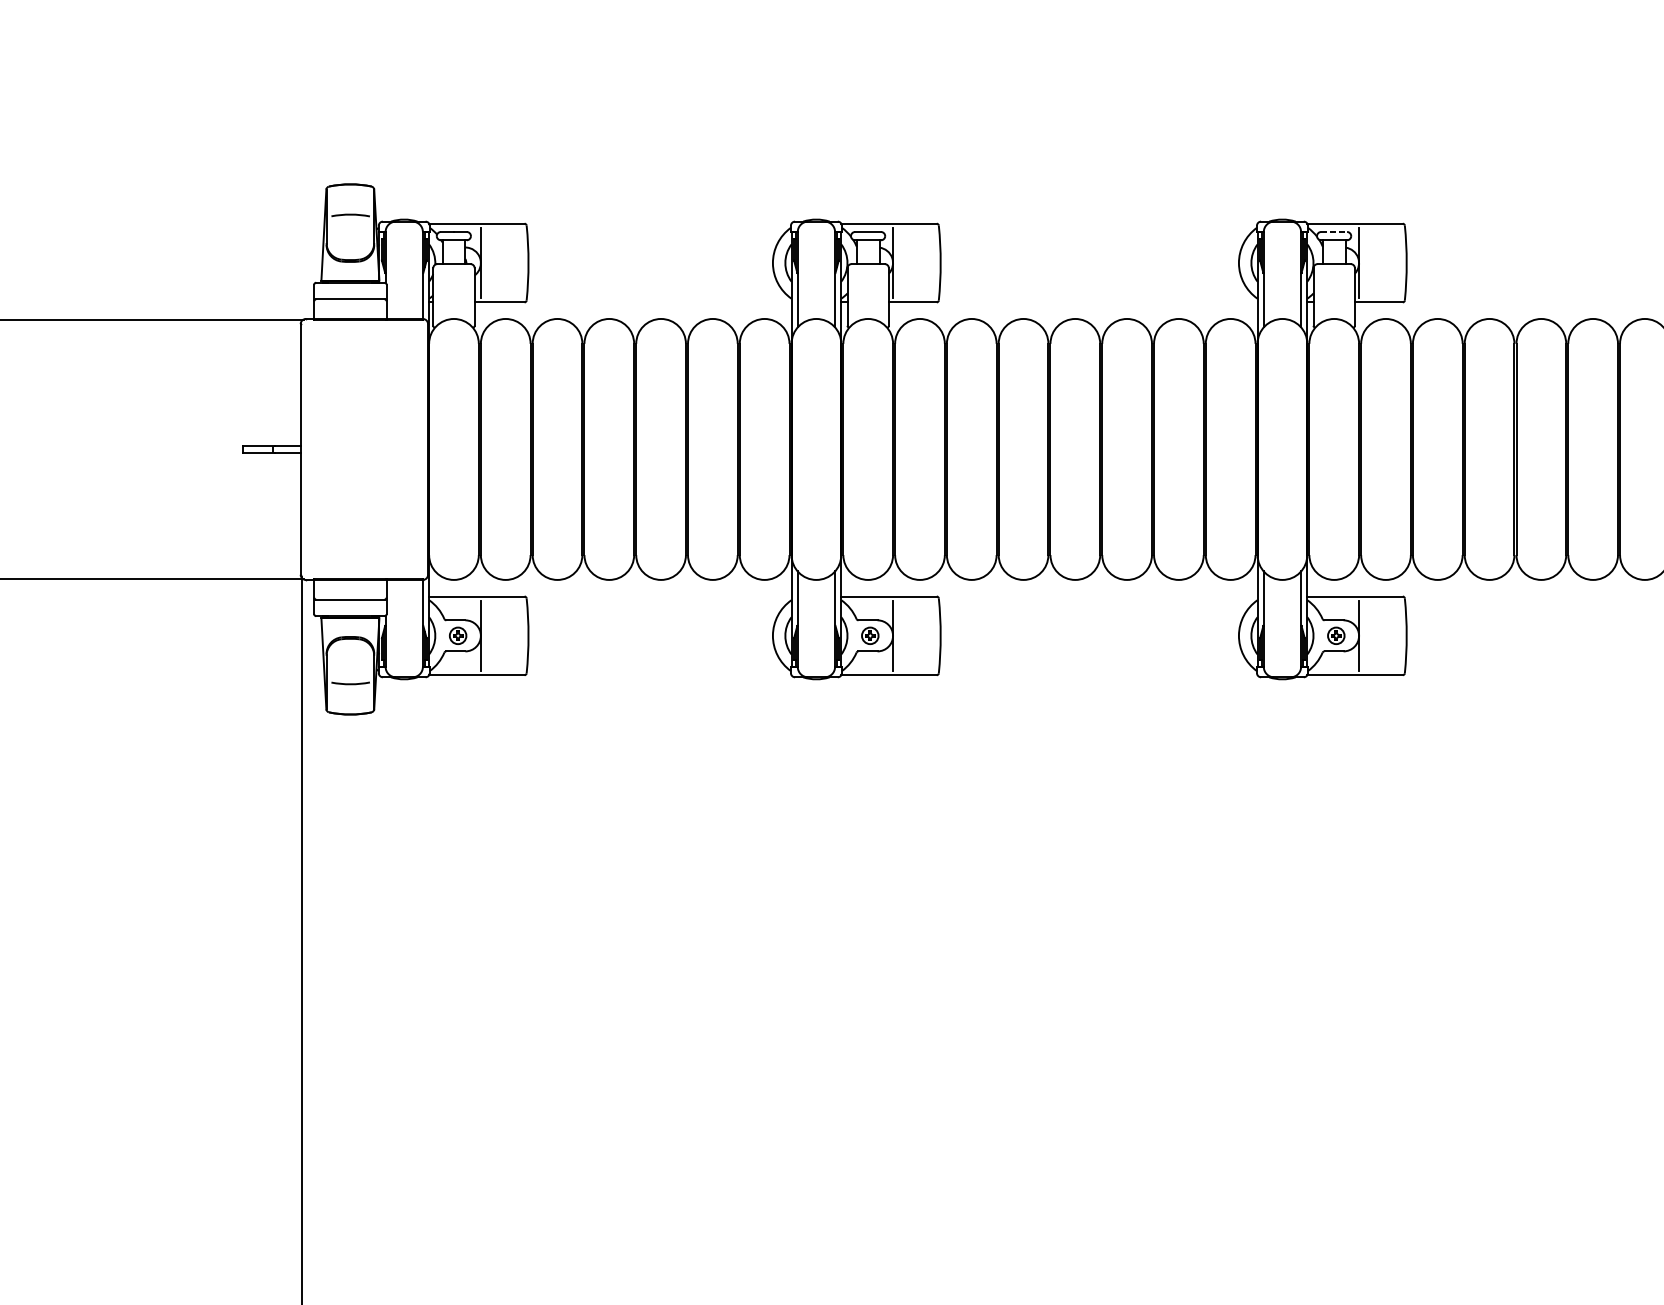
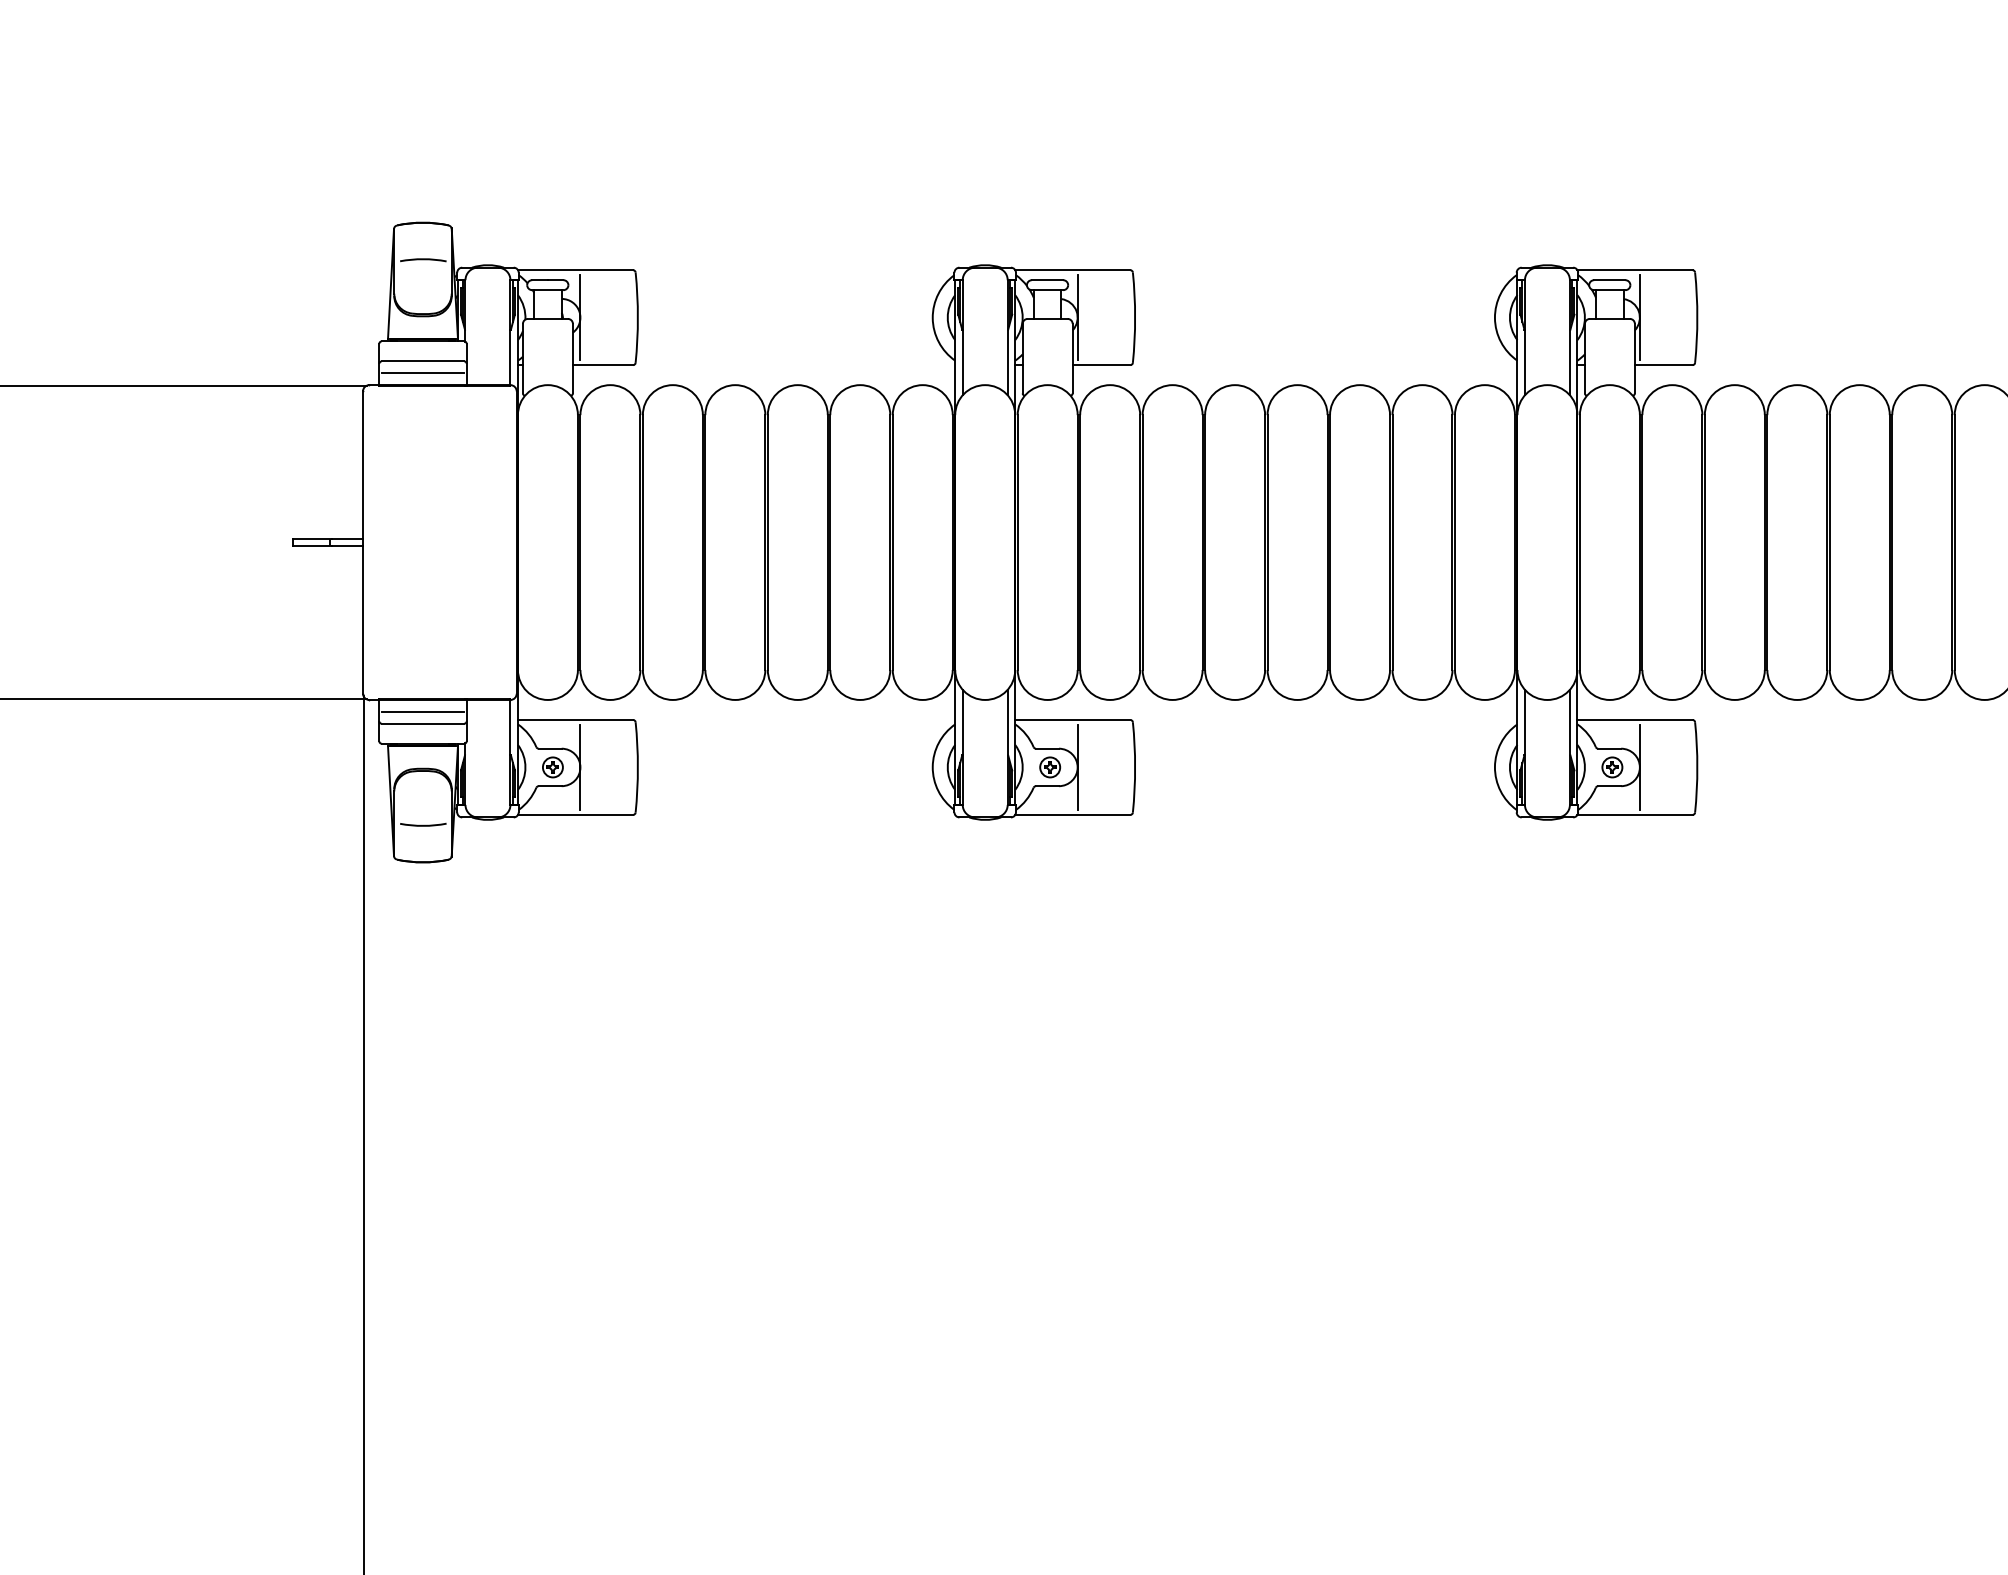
line: (1333, 232) -> (1609, 280), dashed -> solid
line: (349, 308) -> (422, 372), added
line: (349, 590) -> (422, 712), added

